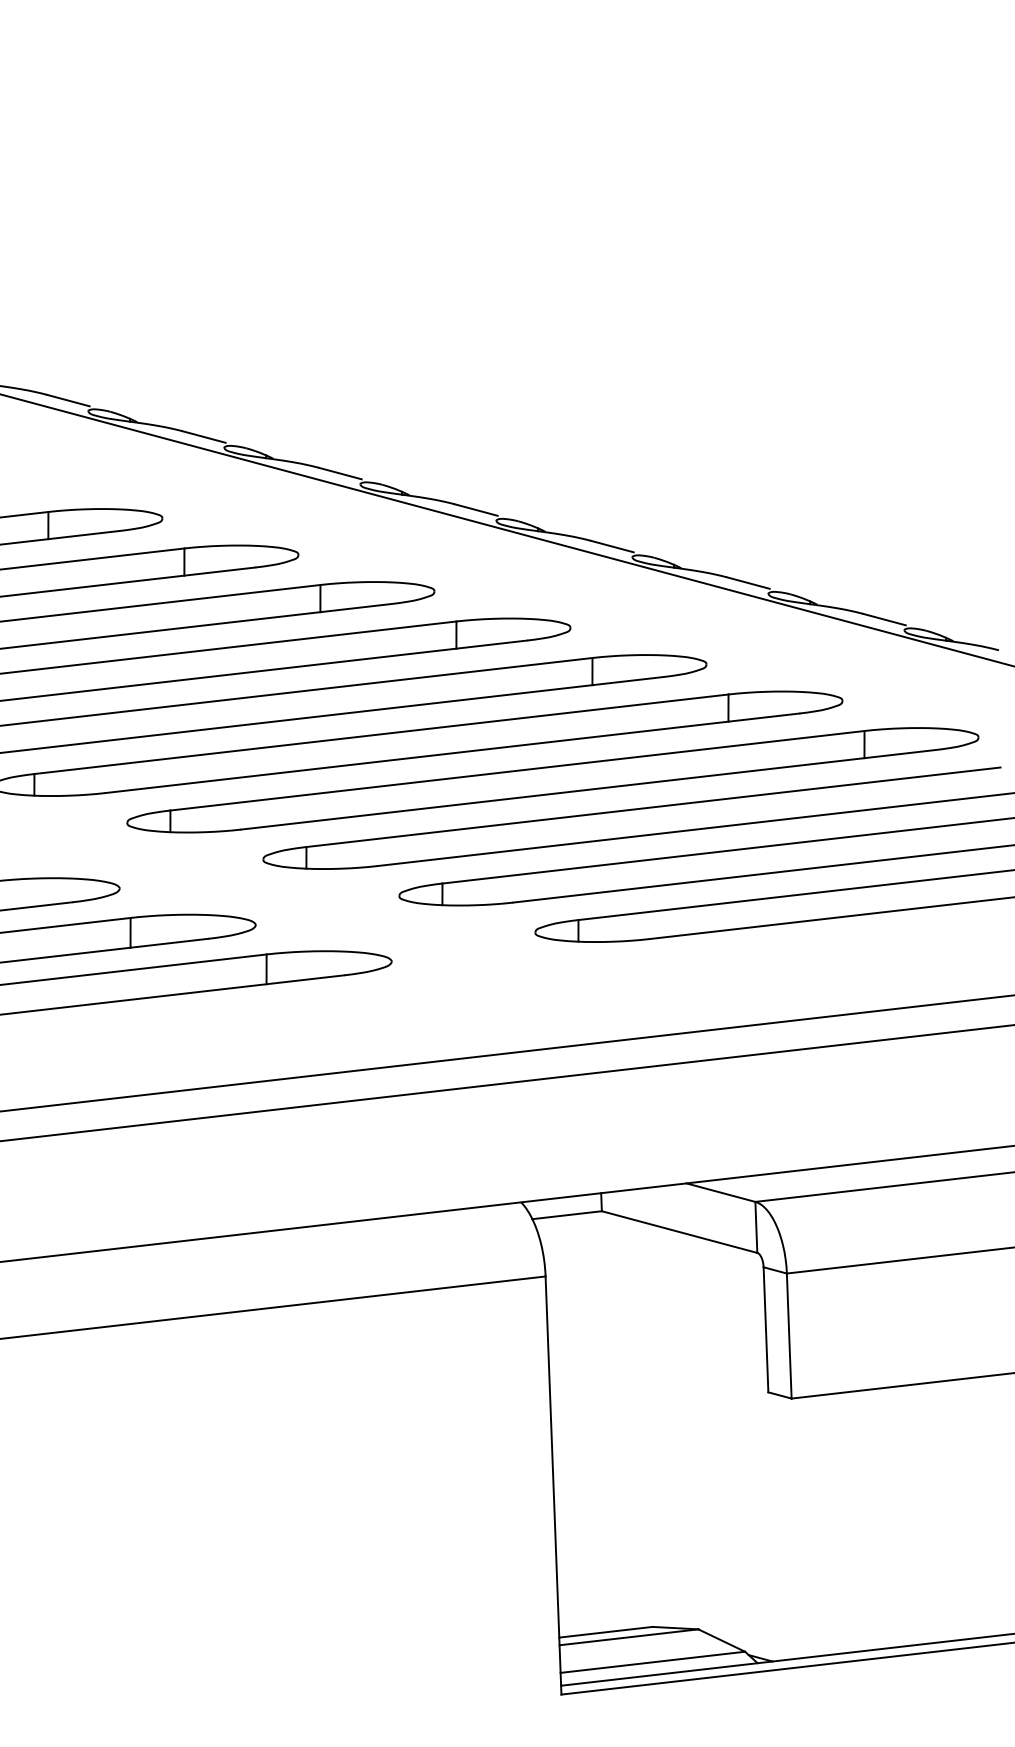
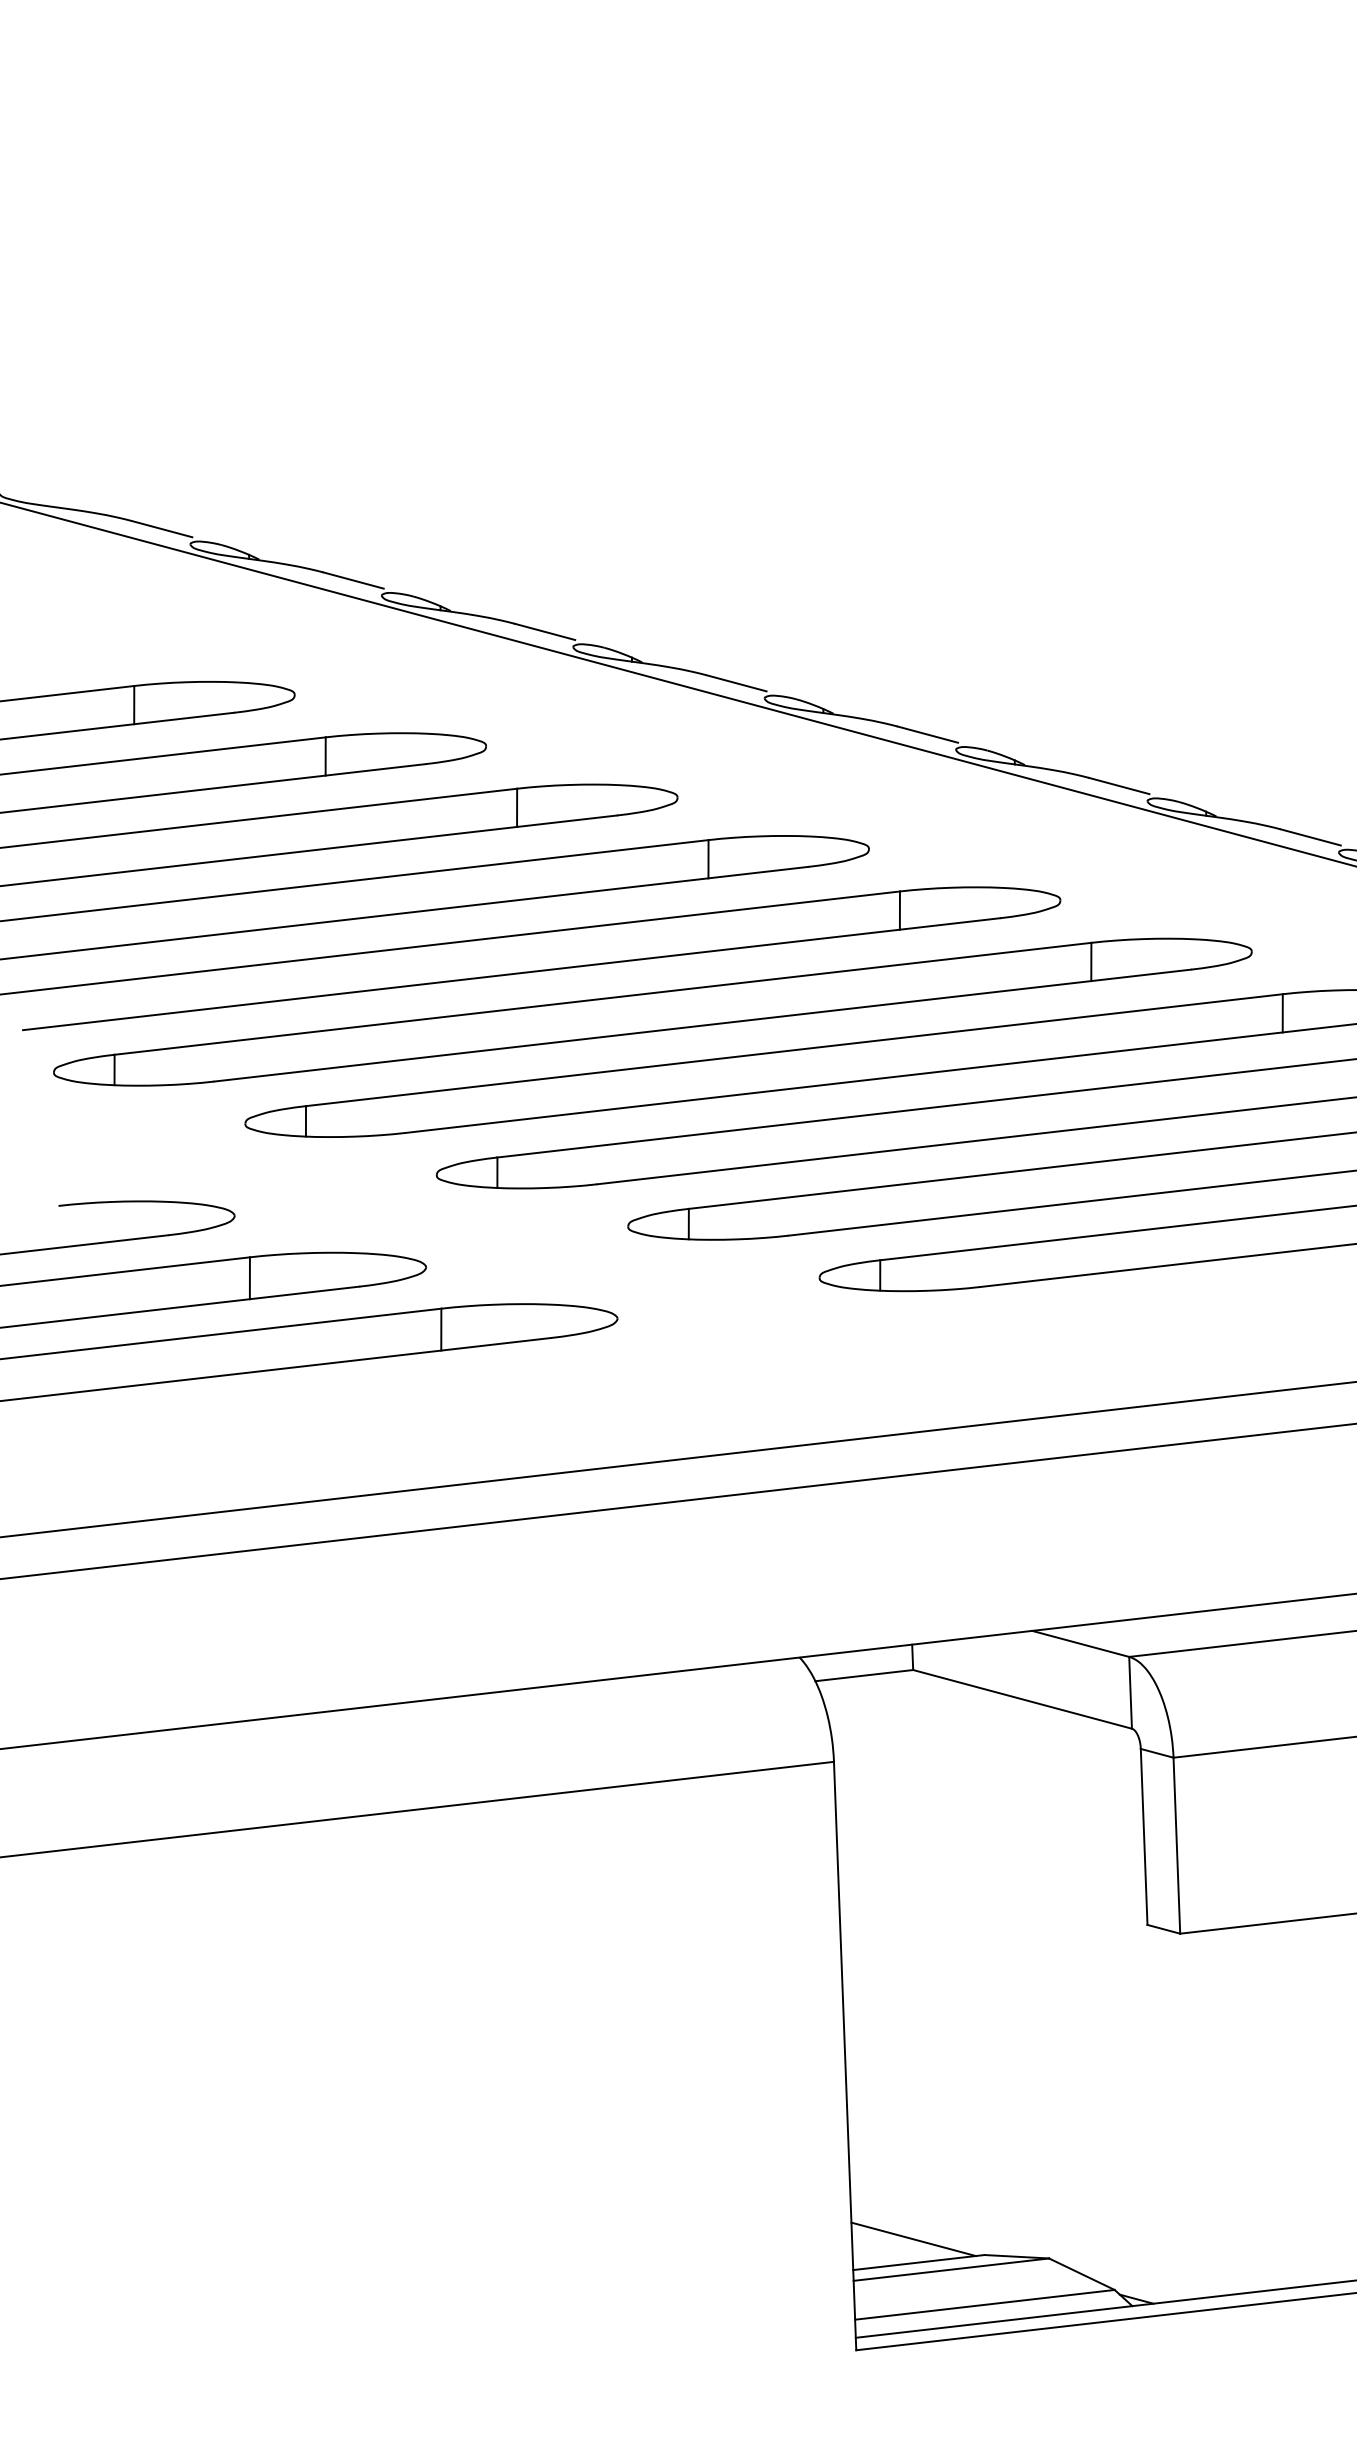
line: (602, 1615) -> (914, 2238), added

